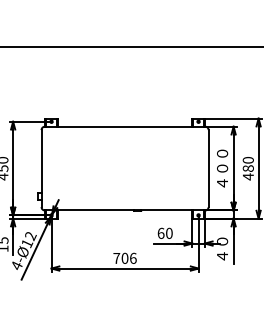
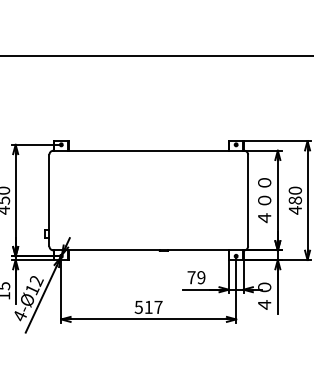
text: (164, 232) -> (195, 276), 60 -> 79
text: (124, 257) -> (148, 306), 706 -> 517

